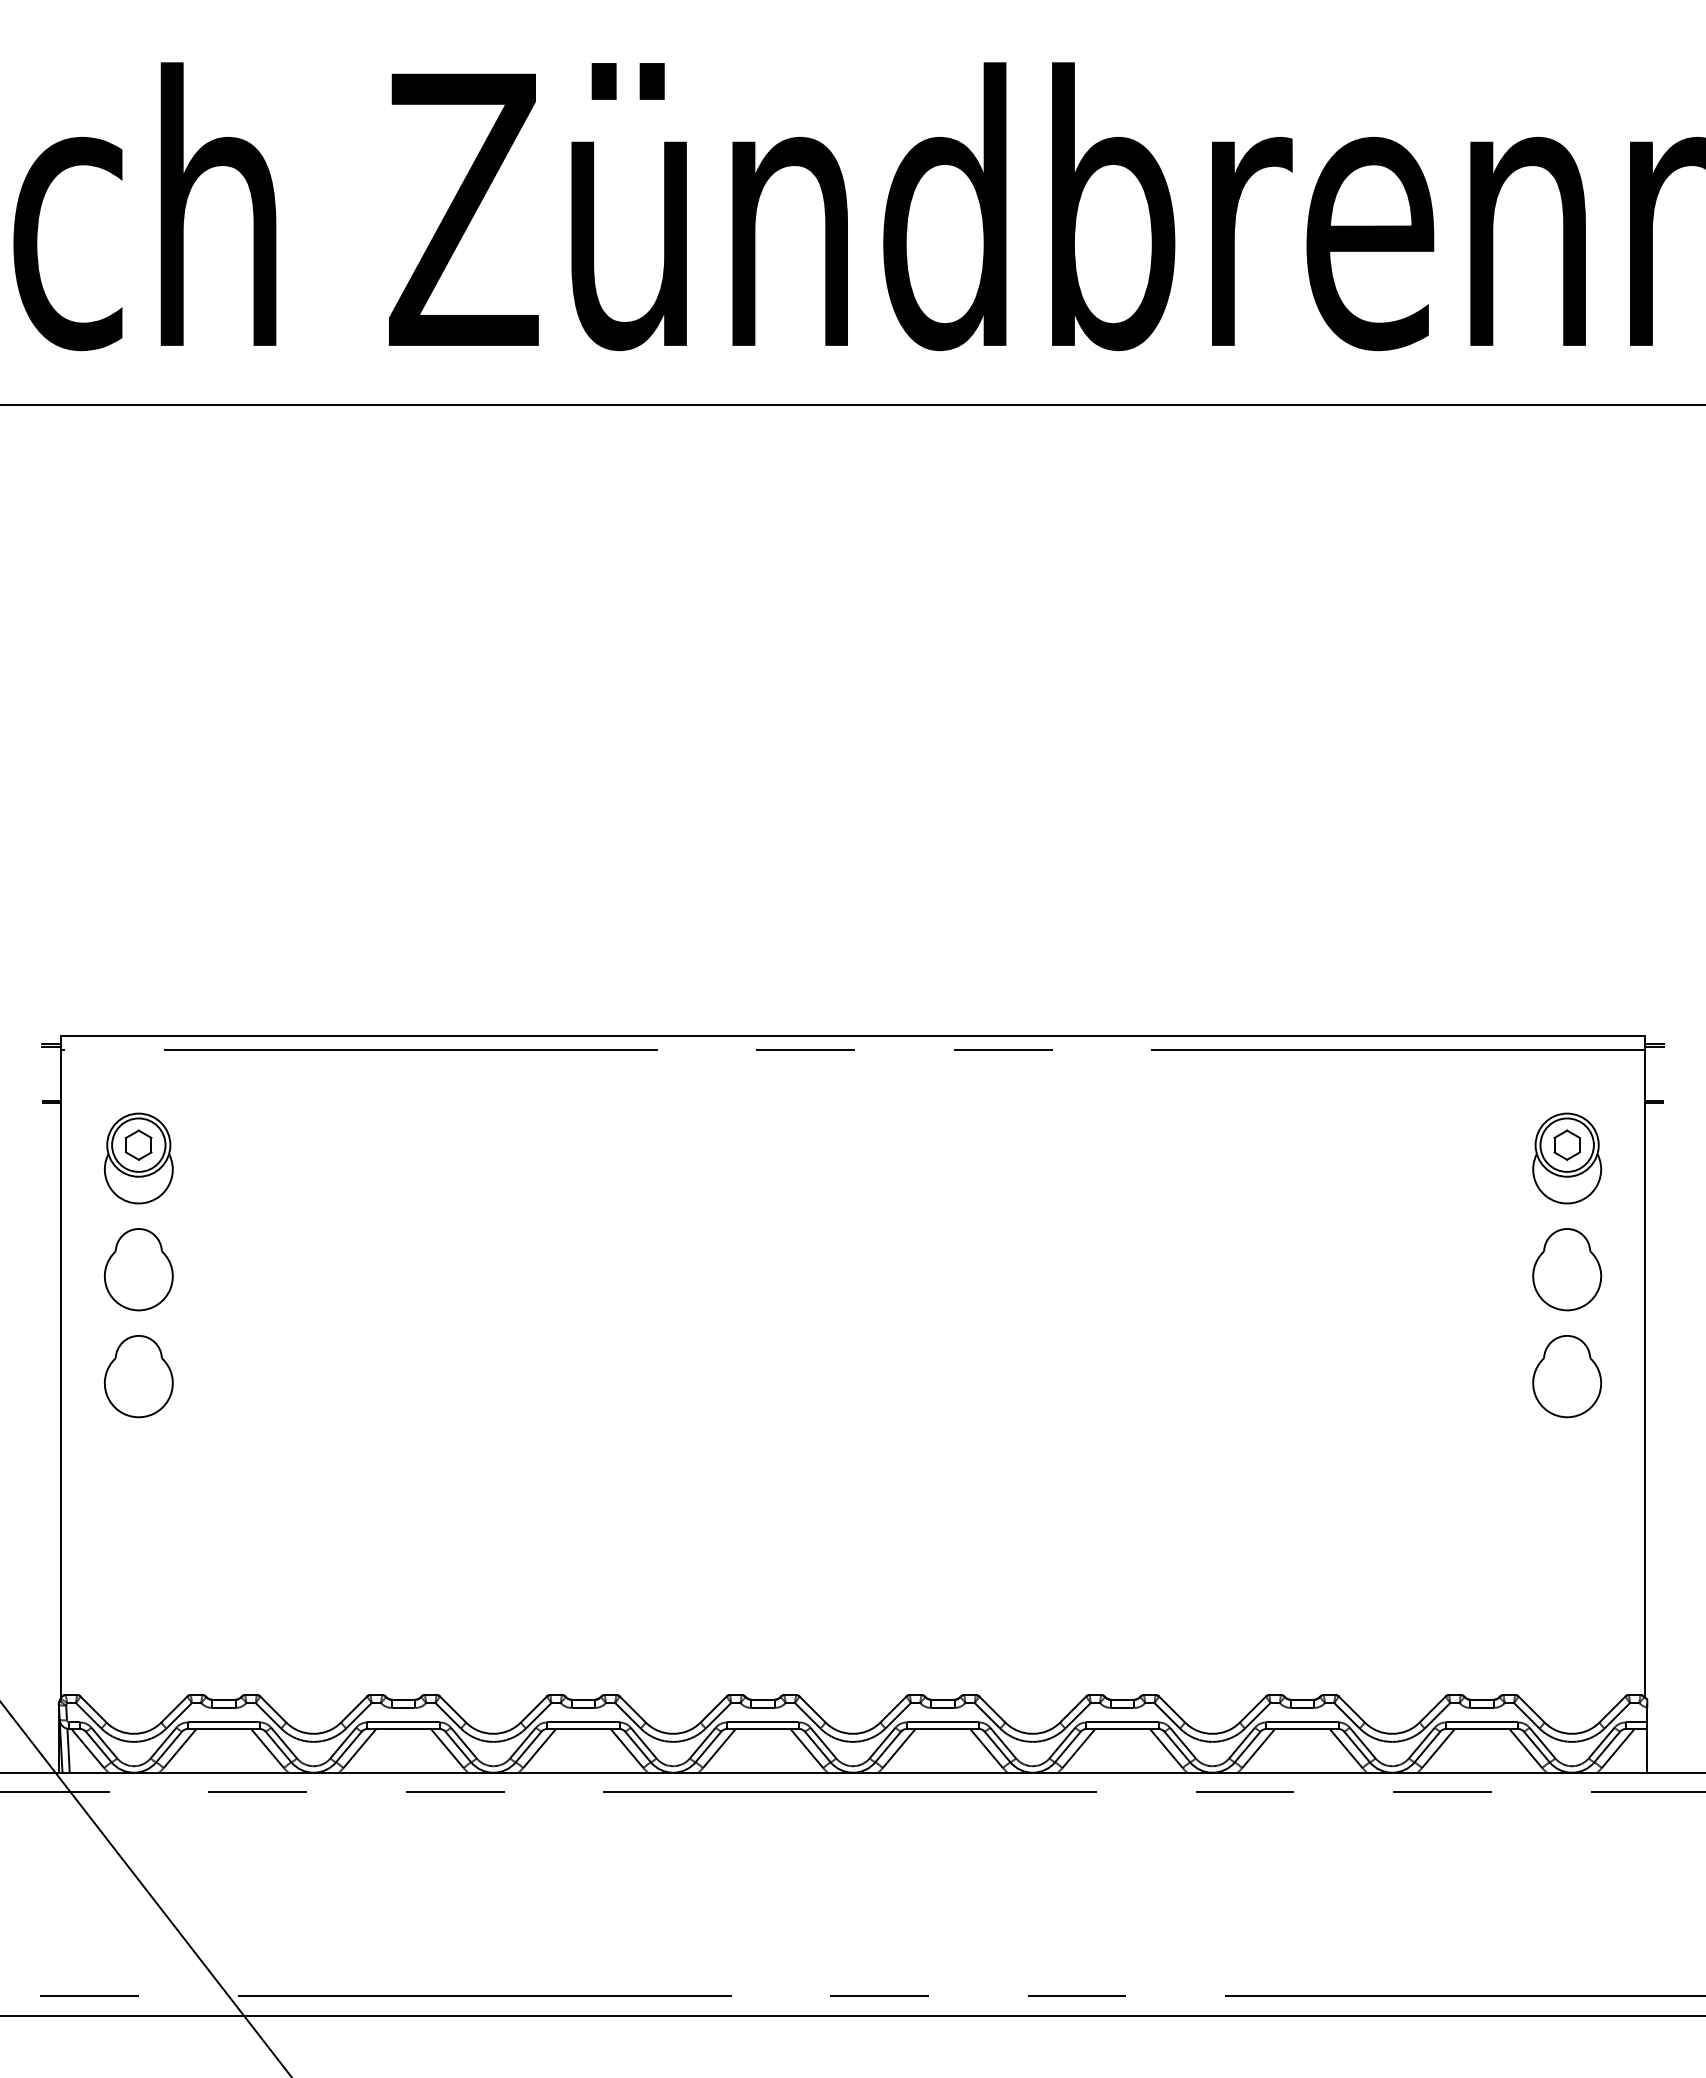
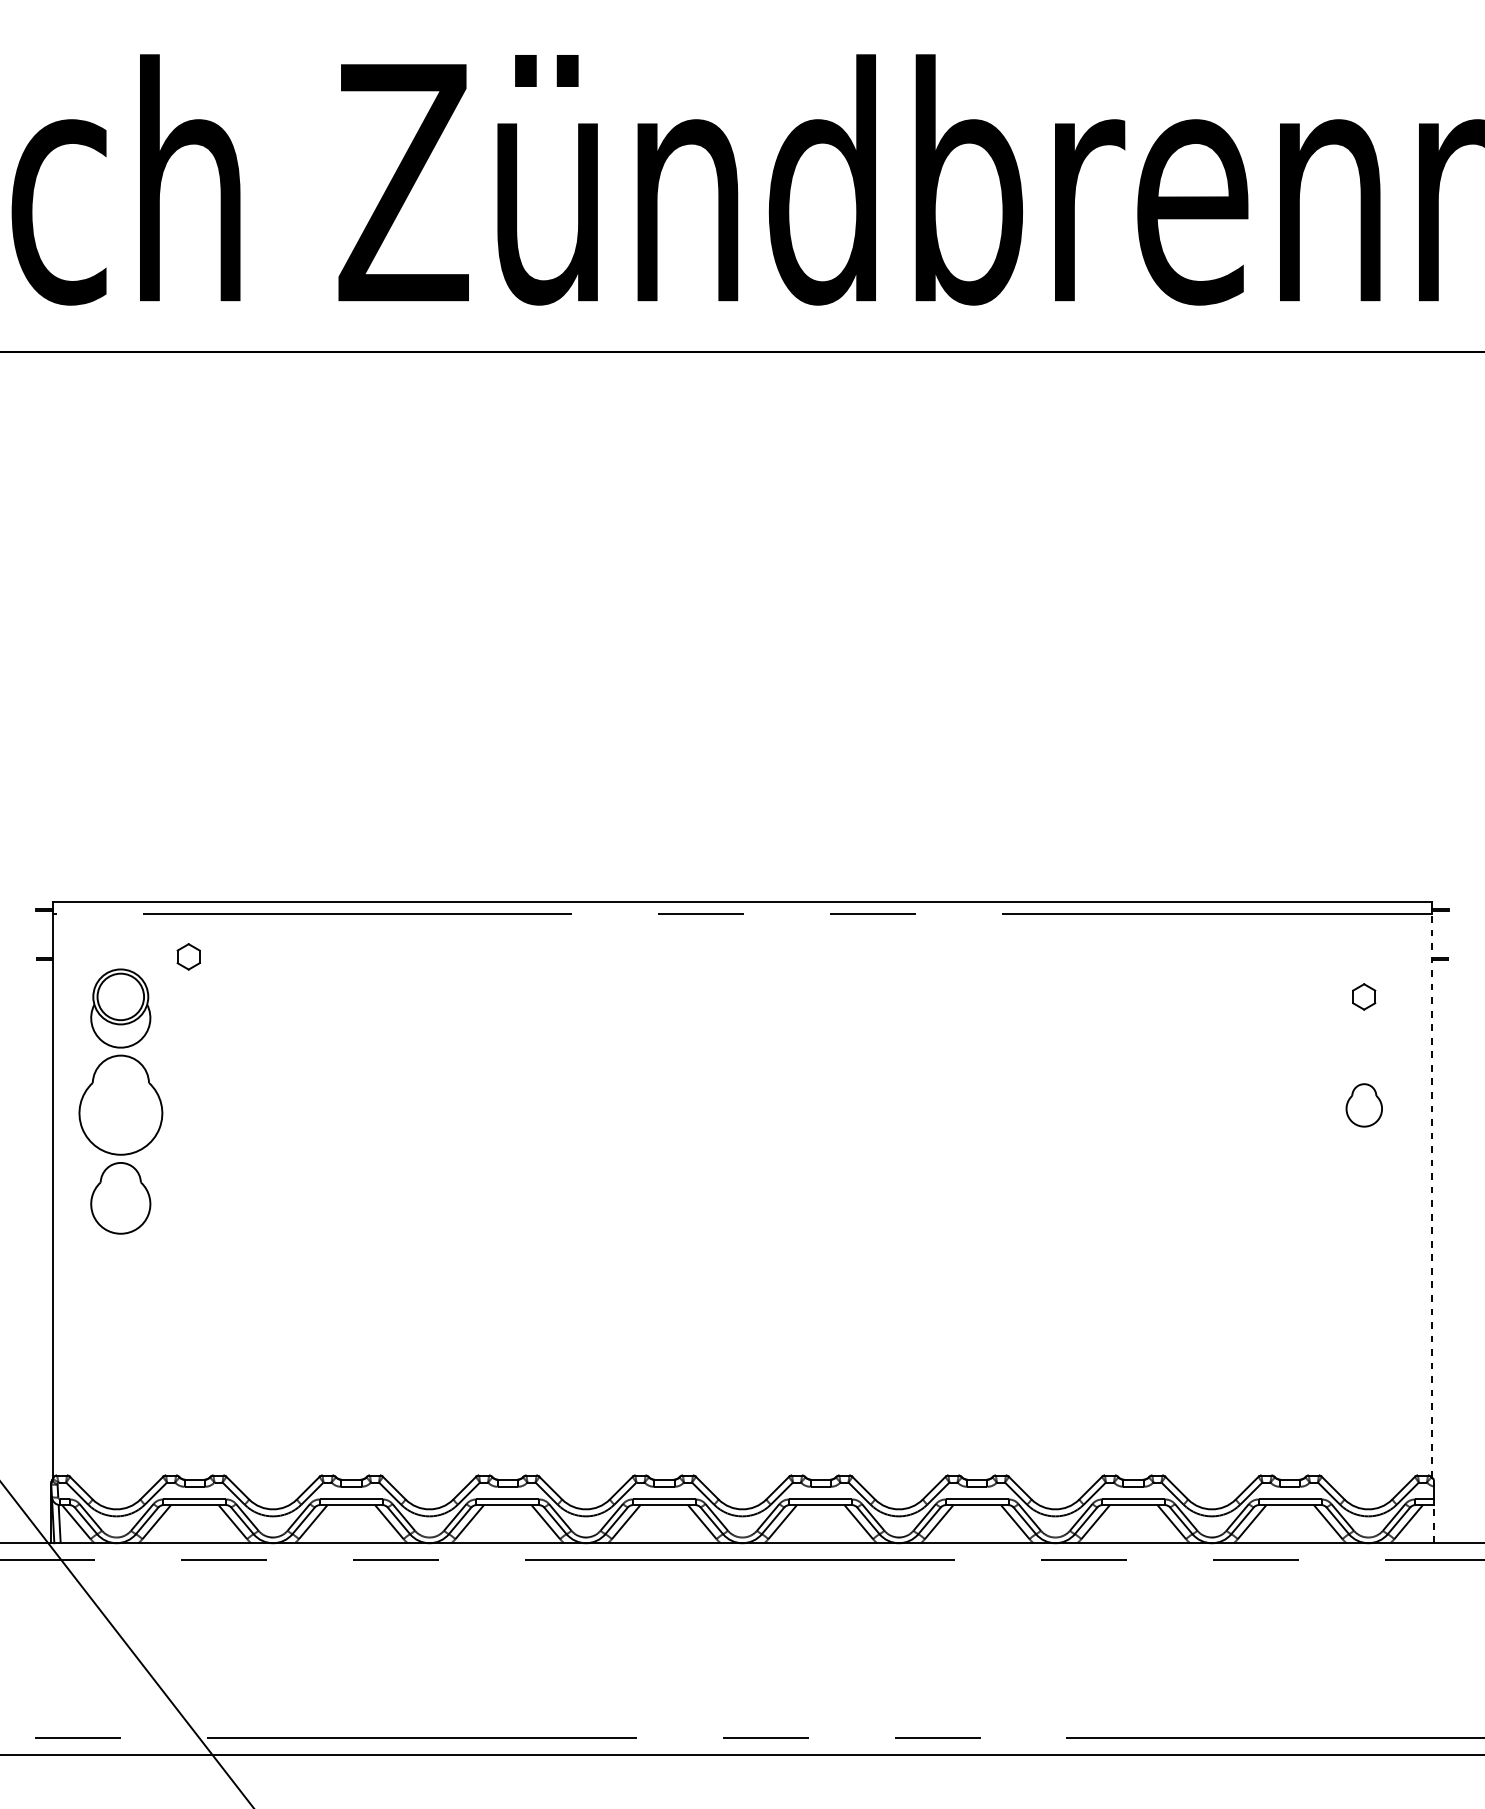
part: (138, 1144) -> (188, 956), moved
part: (1567, 1158) -> (1364, 1008), removed
part: (138, 1269) -> (120, 1105), size x1.4
part: (1567, 1269) -> (1364, 1105), size x0.6
line: (1644, 1373) -> (1431, 1195), solid -> dashed
part: (1567, 1376) -> (1364, 1198), removed
line: (1647, 1750) -> (1434, 1523), solid -> dashed

